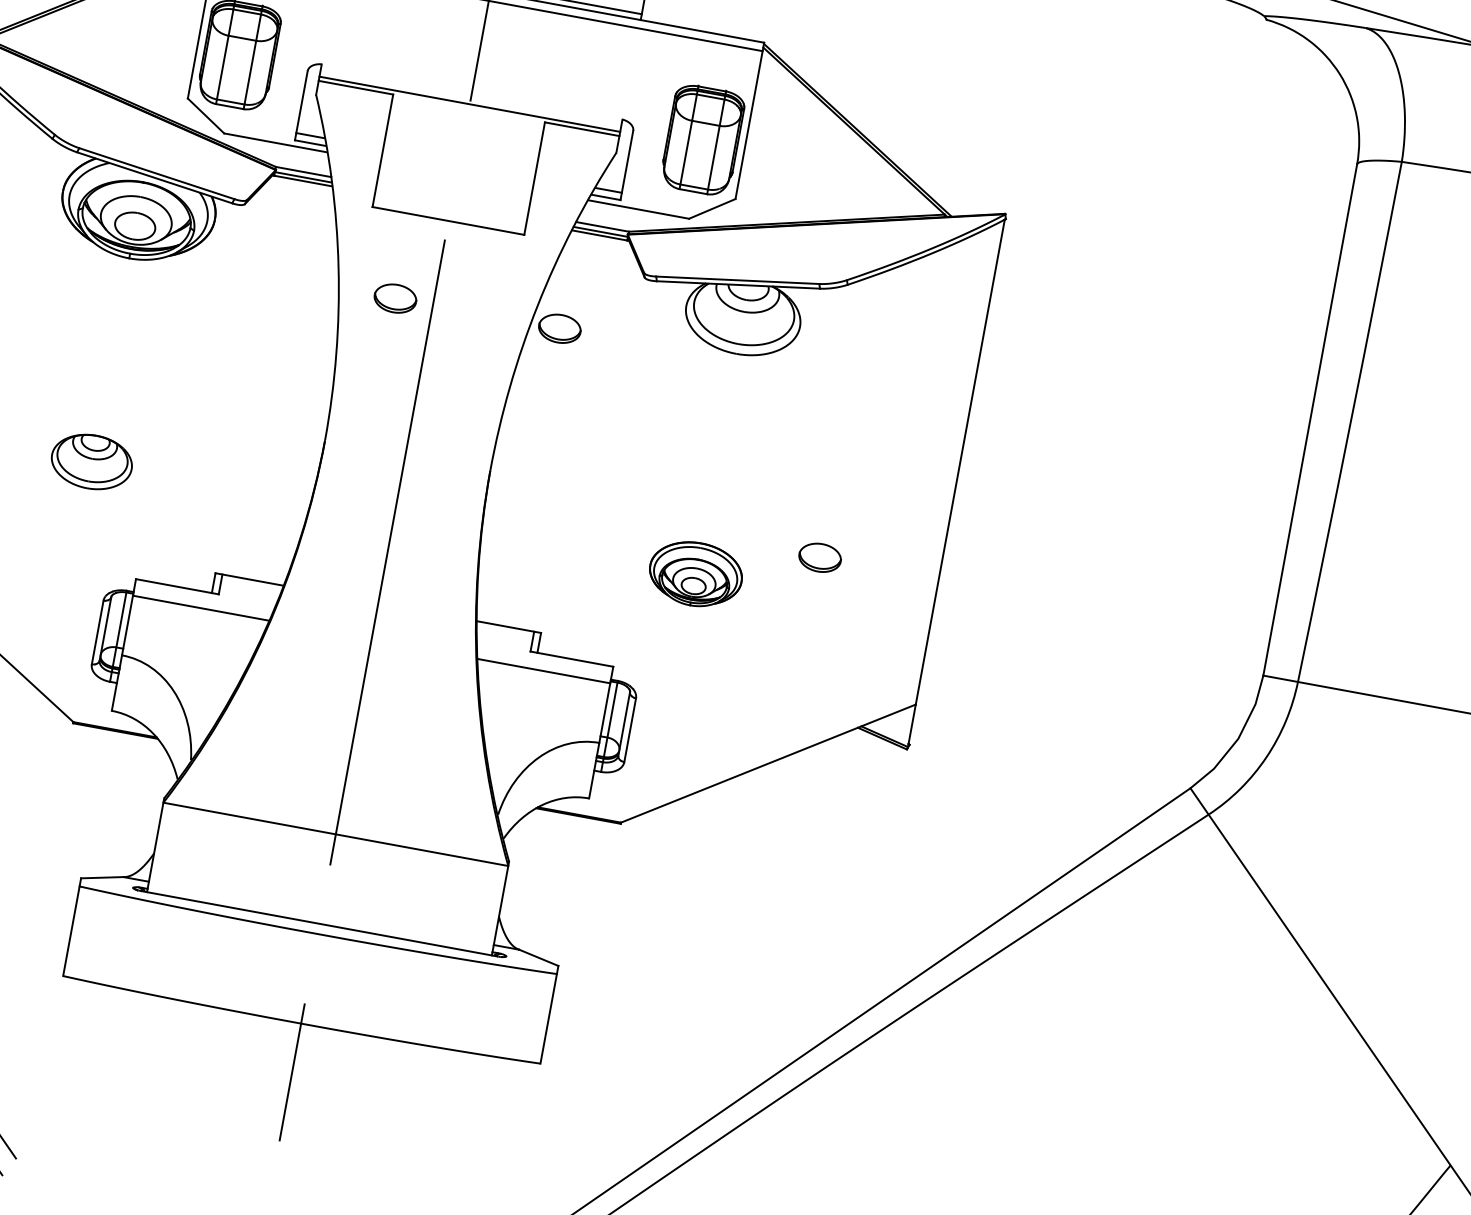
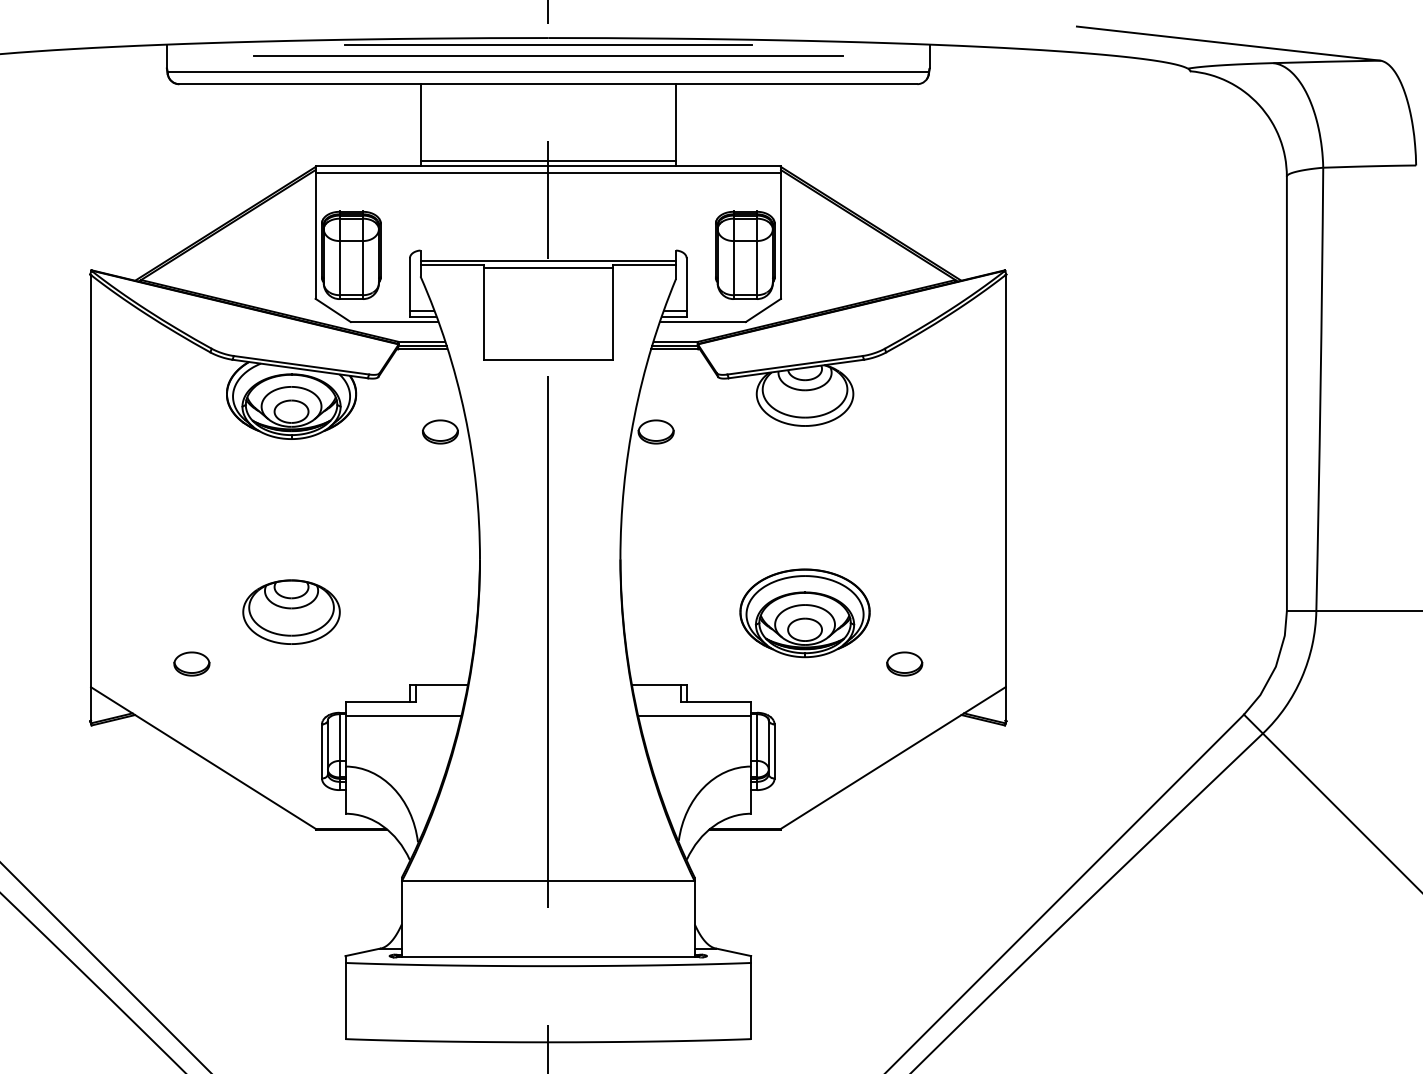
line: (467, 112) -> (547, 268), added
part: (395, 298) -> (440, 431), moved
part: (91, 461) -> (291, 611), size x1.43
part: (819, 557) -> (904, 663), moved
part: (695, 574) -> (804, 613), size x1.67

